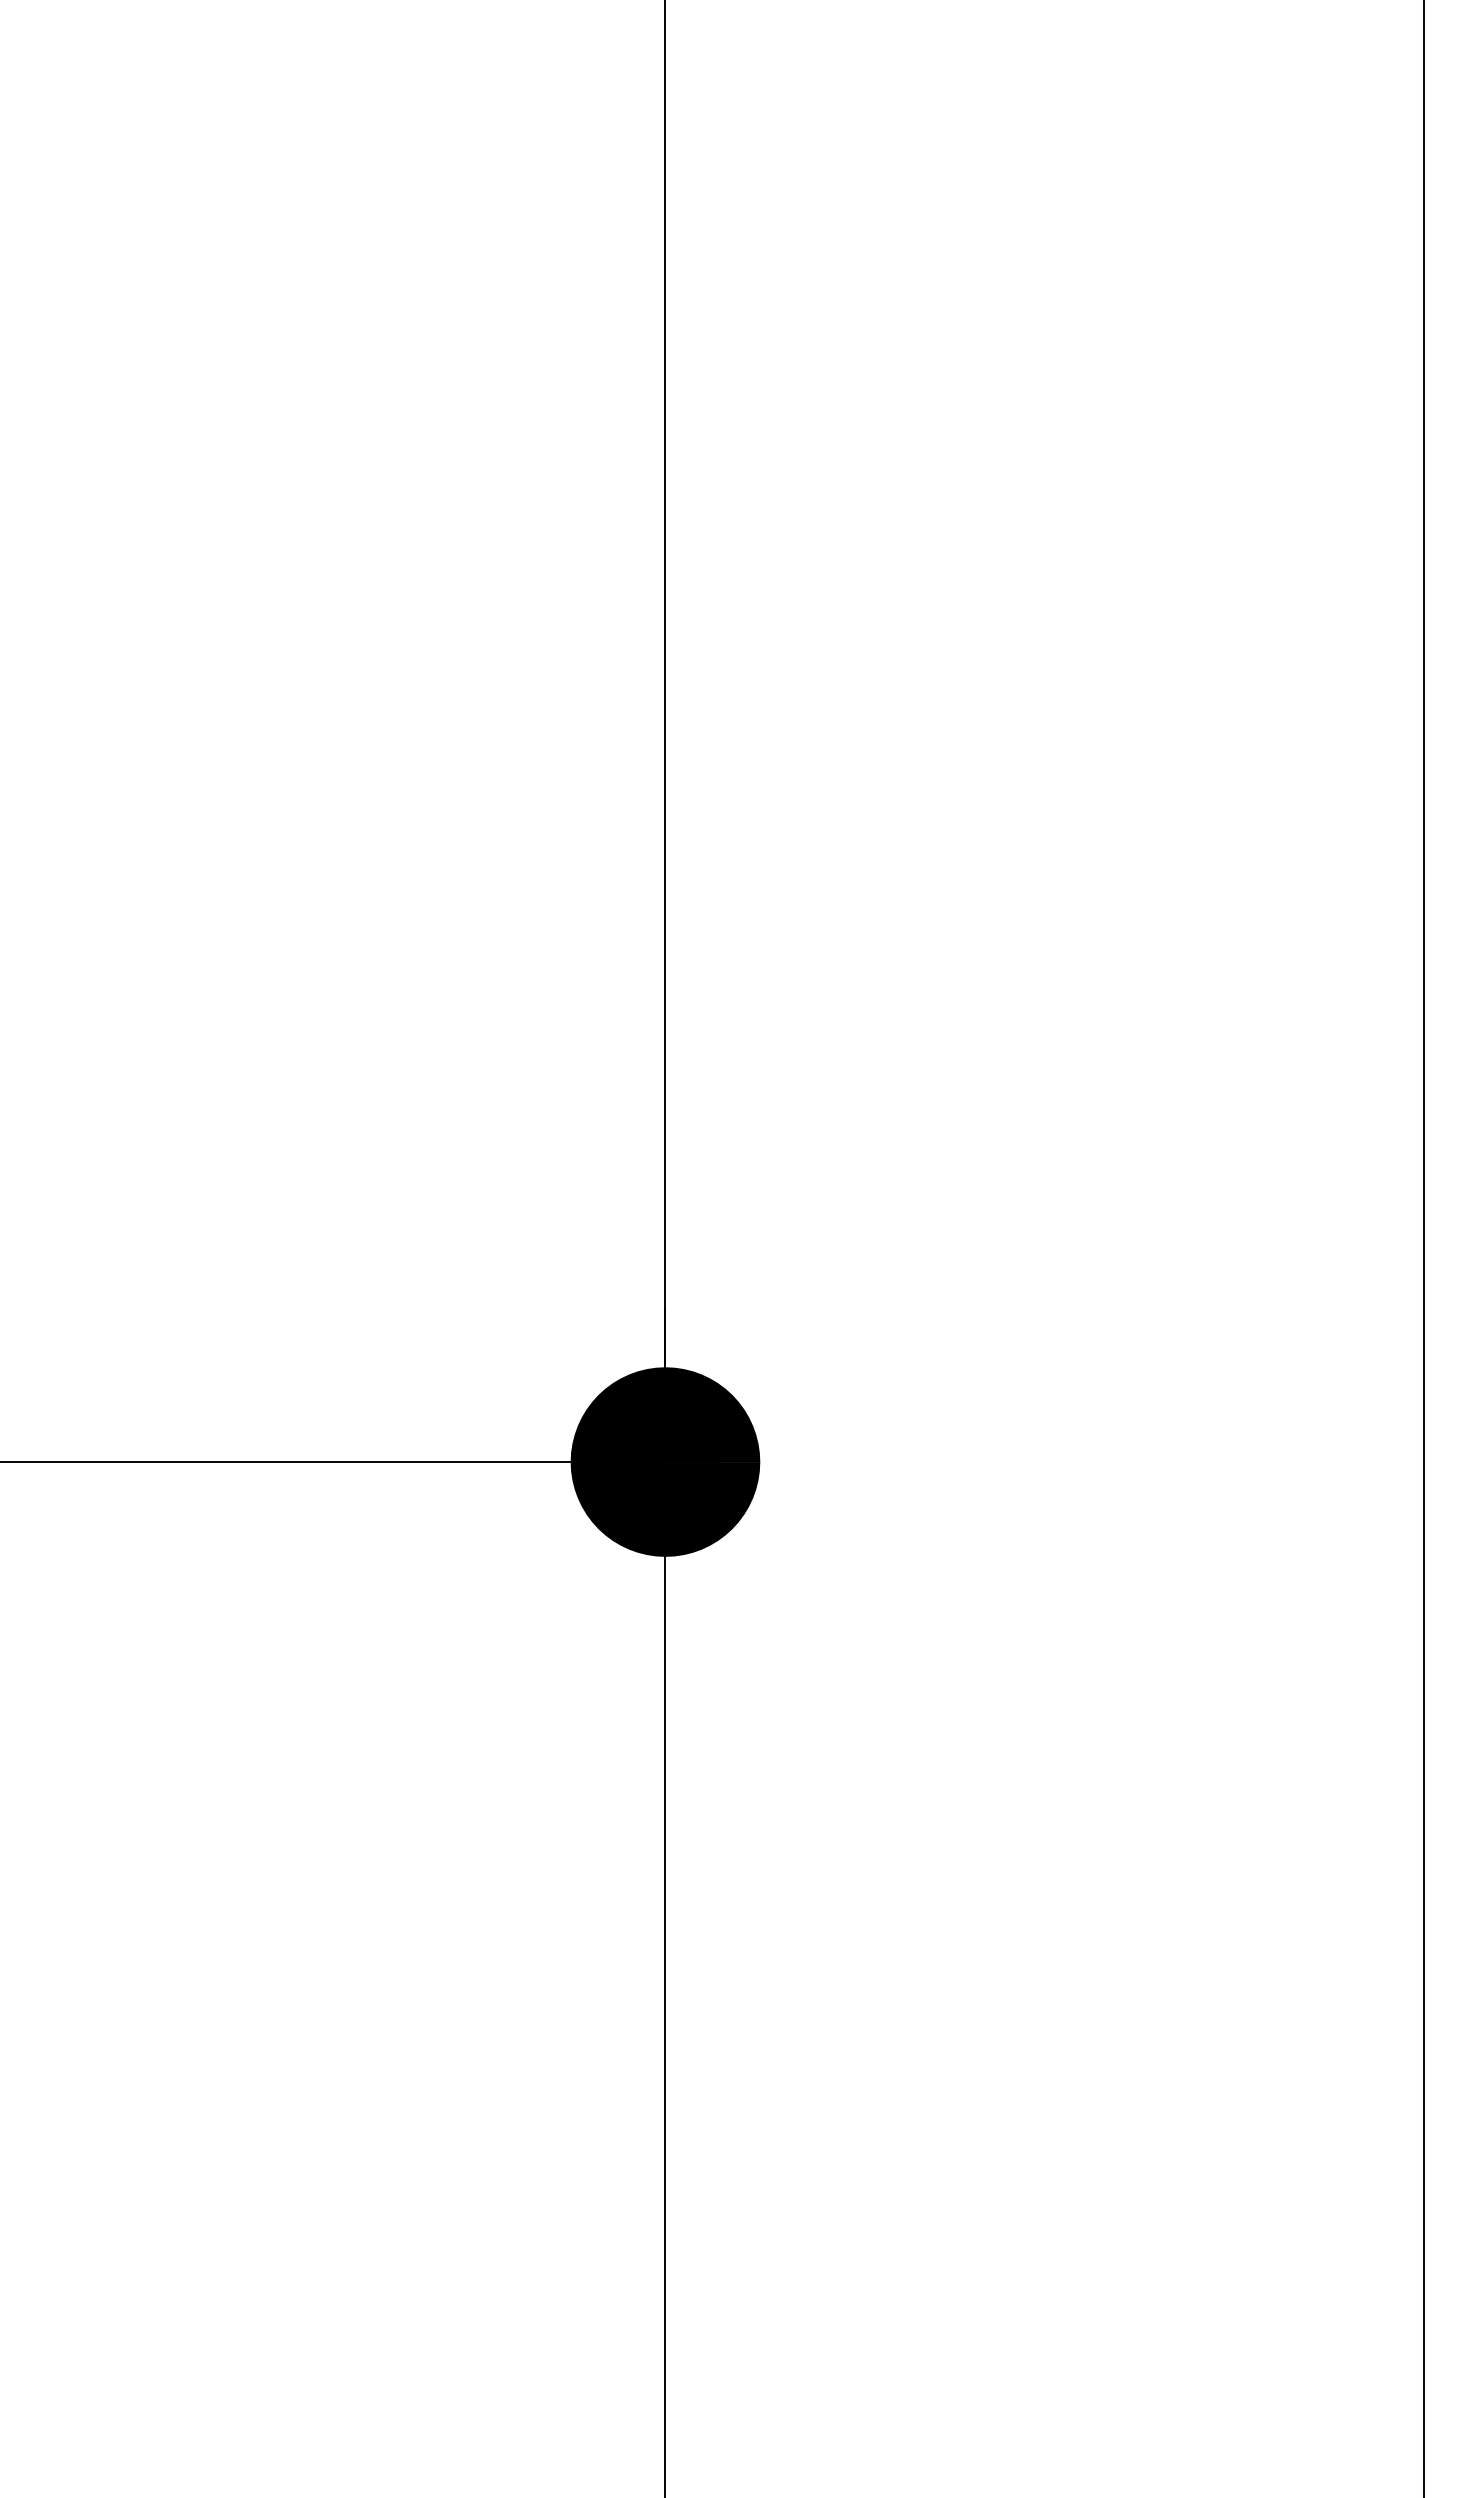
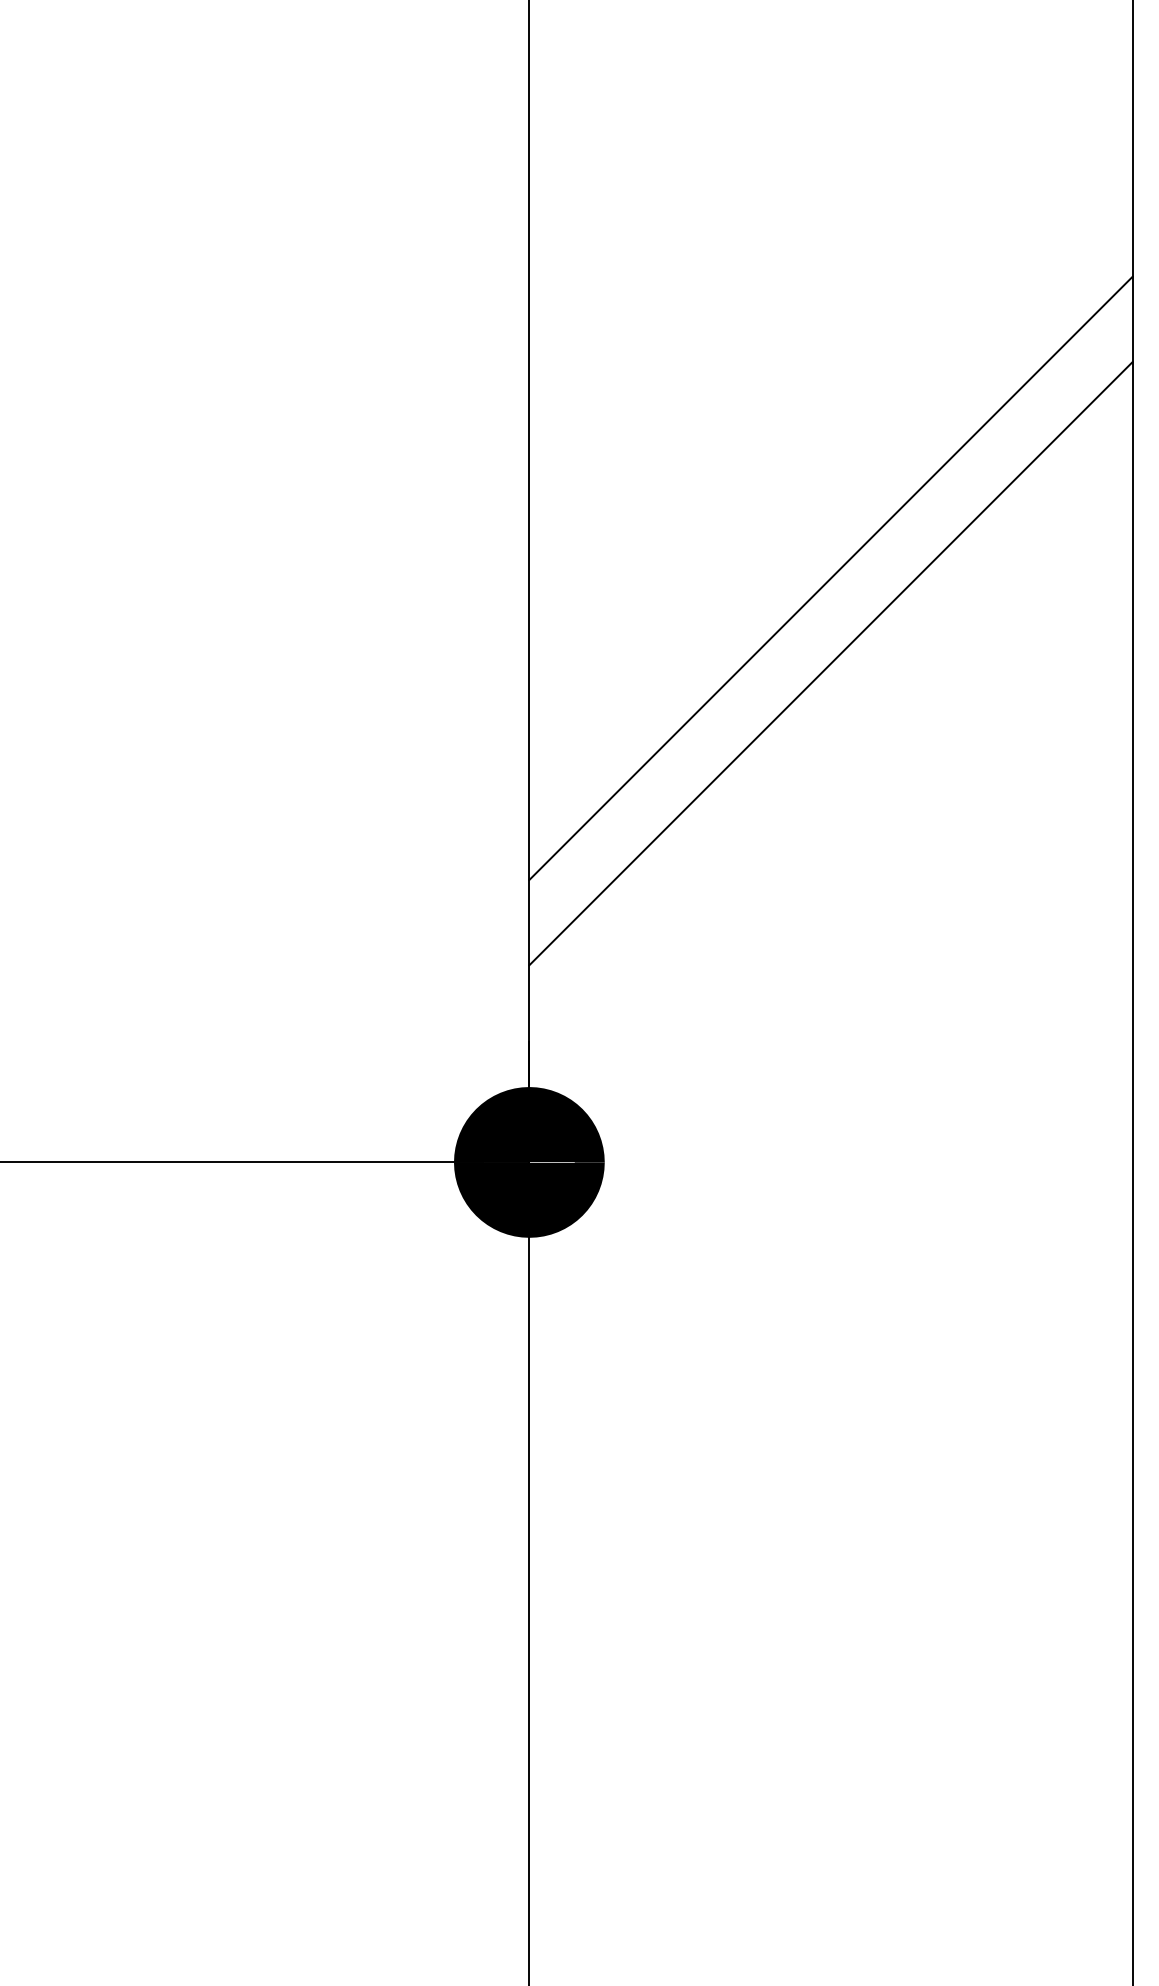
line: (1044, 727) -> (830, 578), added
line: (1044, 834) -> (830, 663), added

